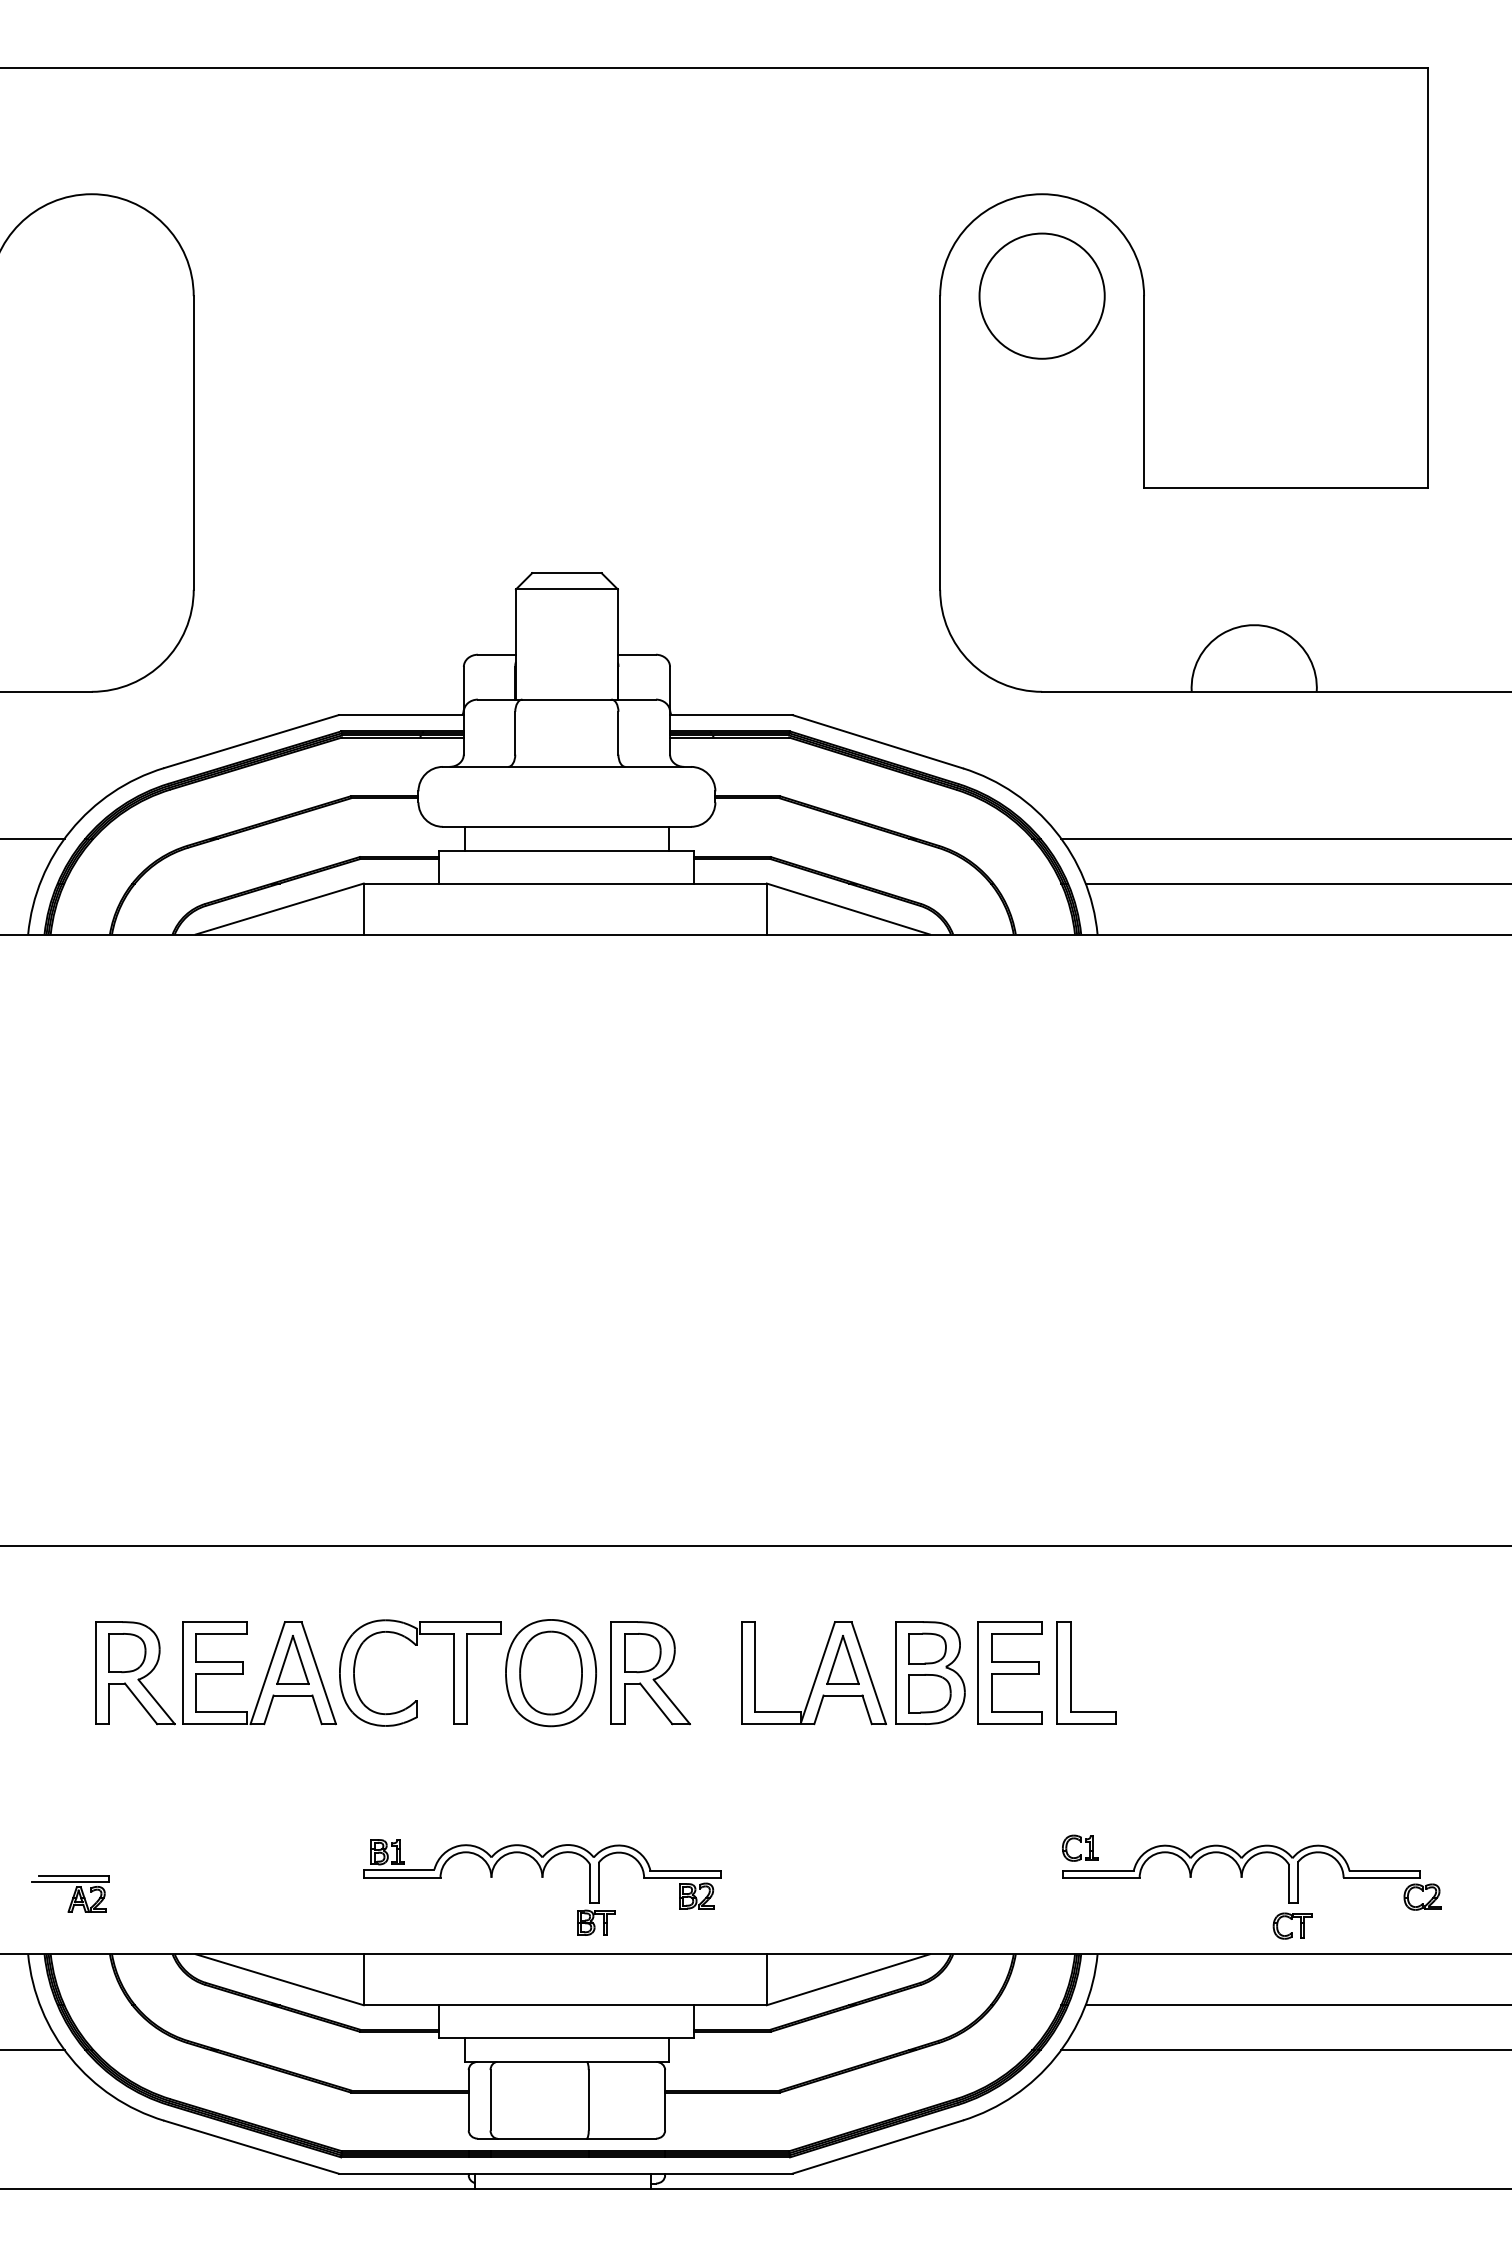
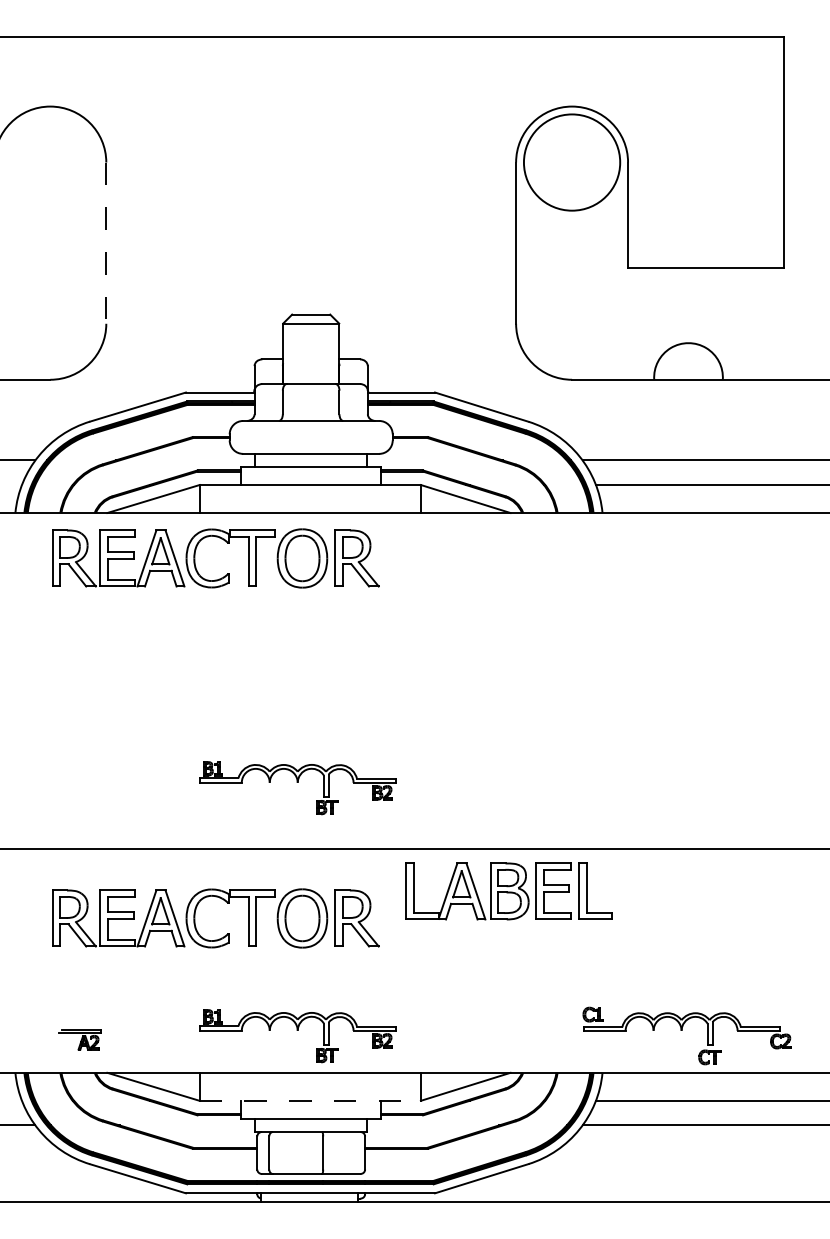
circle: (1041, 296) -> (571, 162), size x1.4
line: (194, 443) -> (106, 243), solid -> dashed
part: (414, 990) -> (227, 543), added
part: (541, 1436) -> (297, 788), added
part: (928, 1673) -> (508, 891), moved
part: (70, 1893) -> (79, 1039), moved
line: (565, 2004) -> (310, 1100), solid -> dashed

